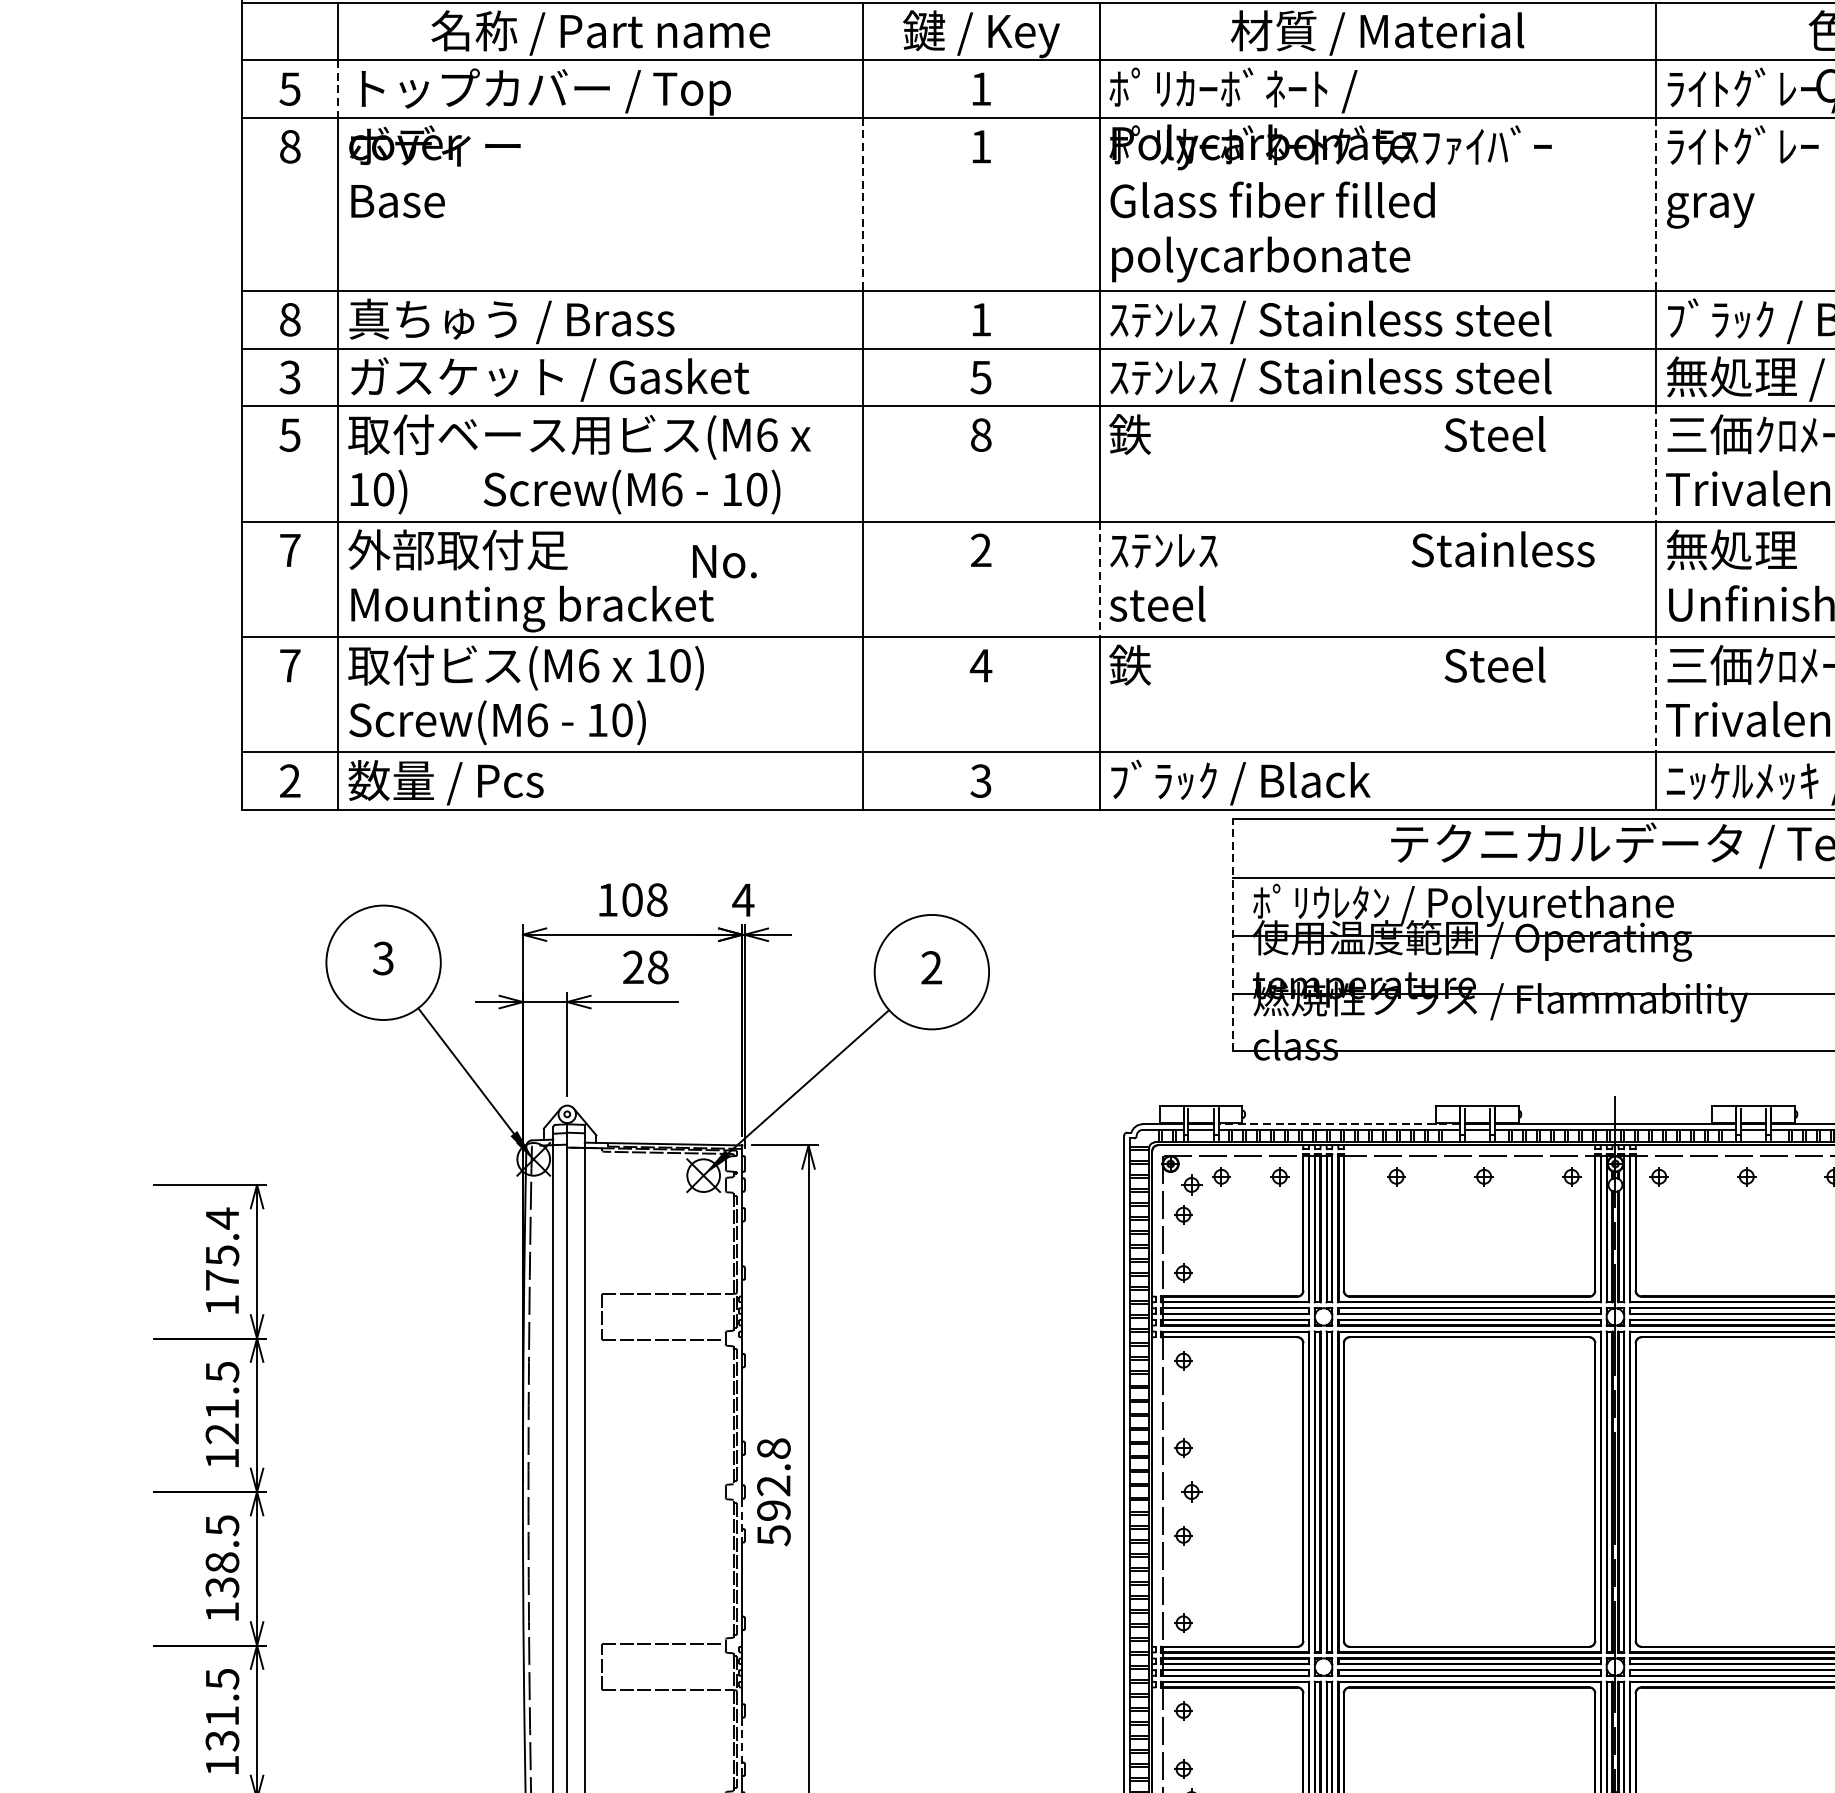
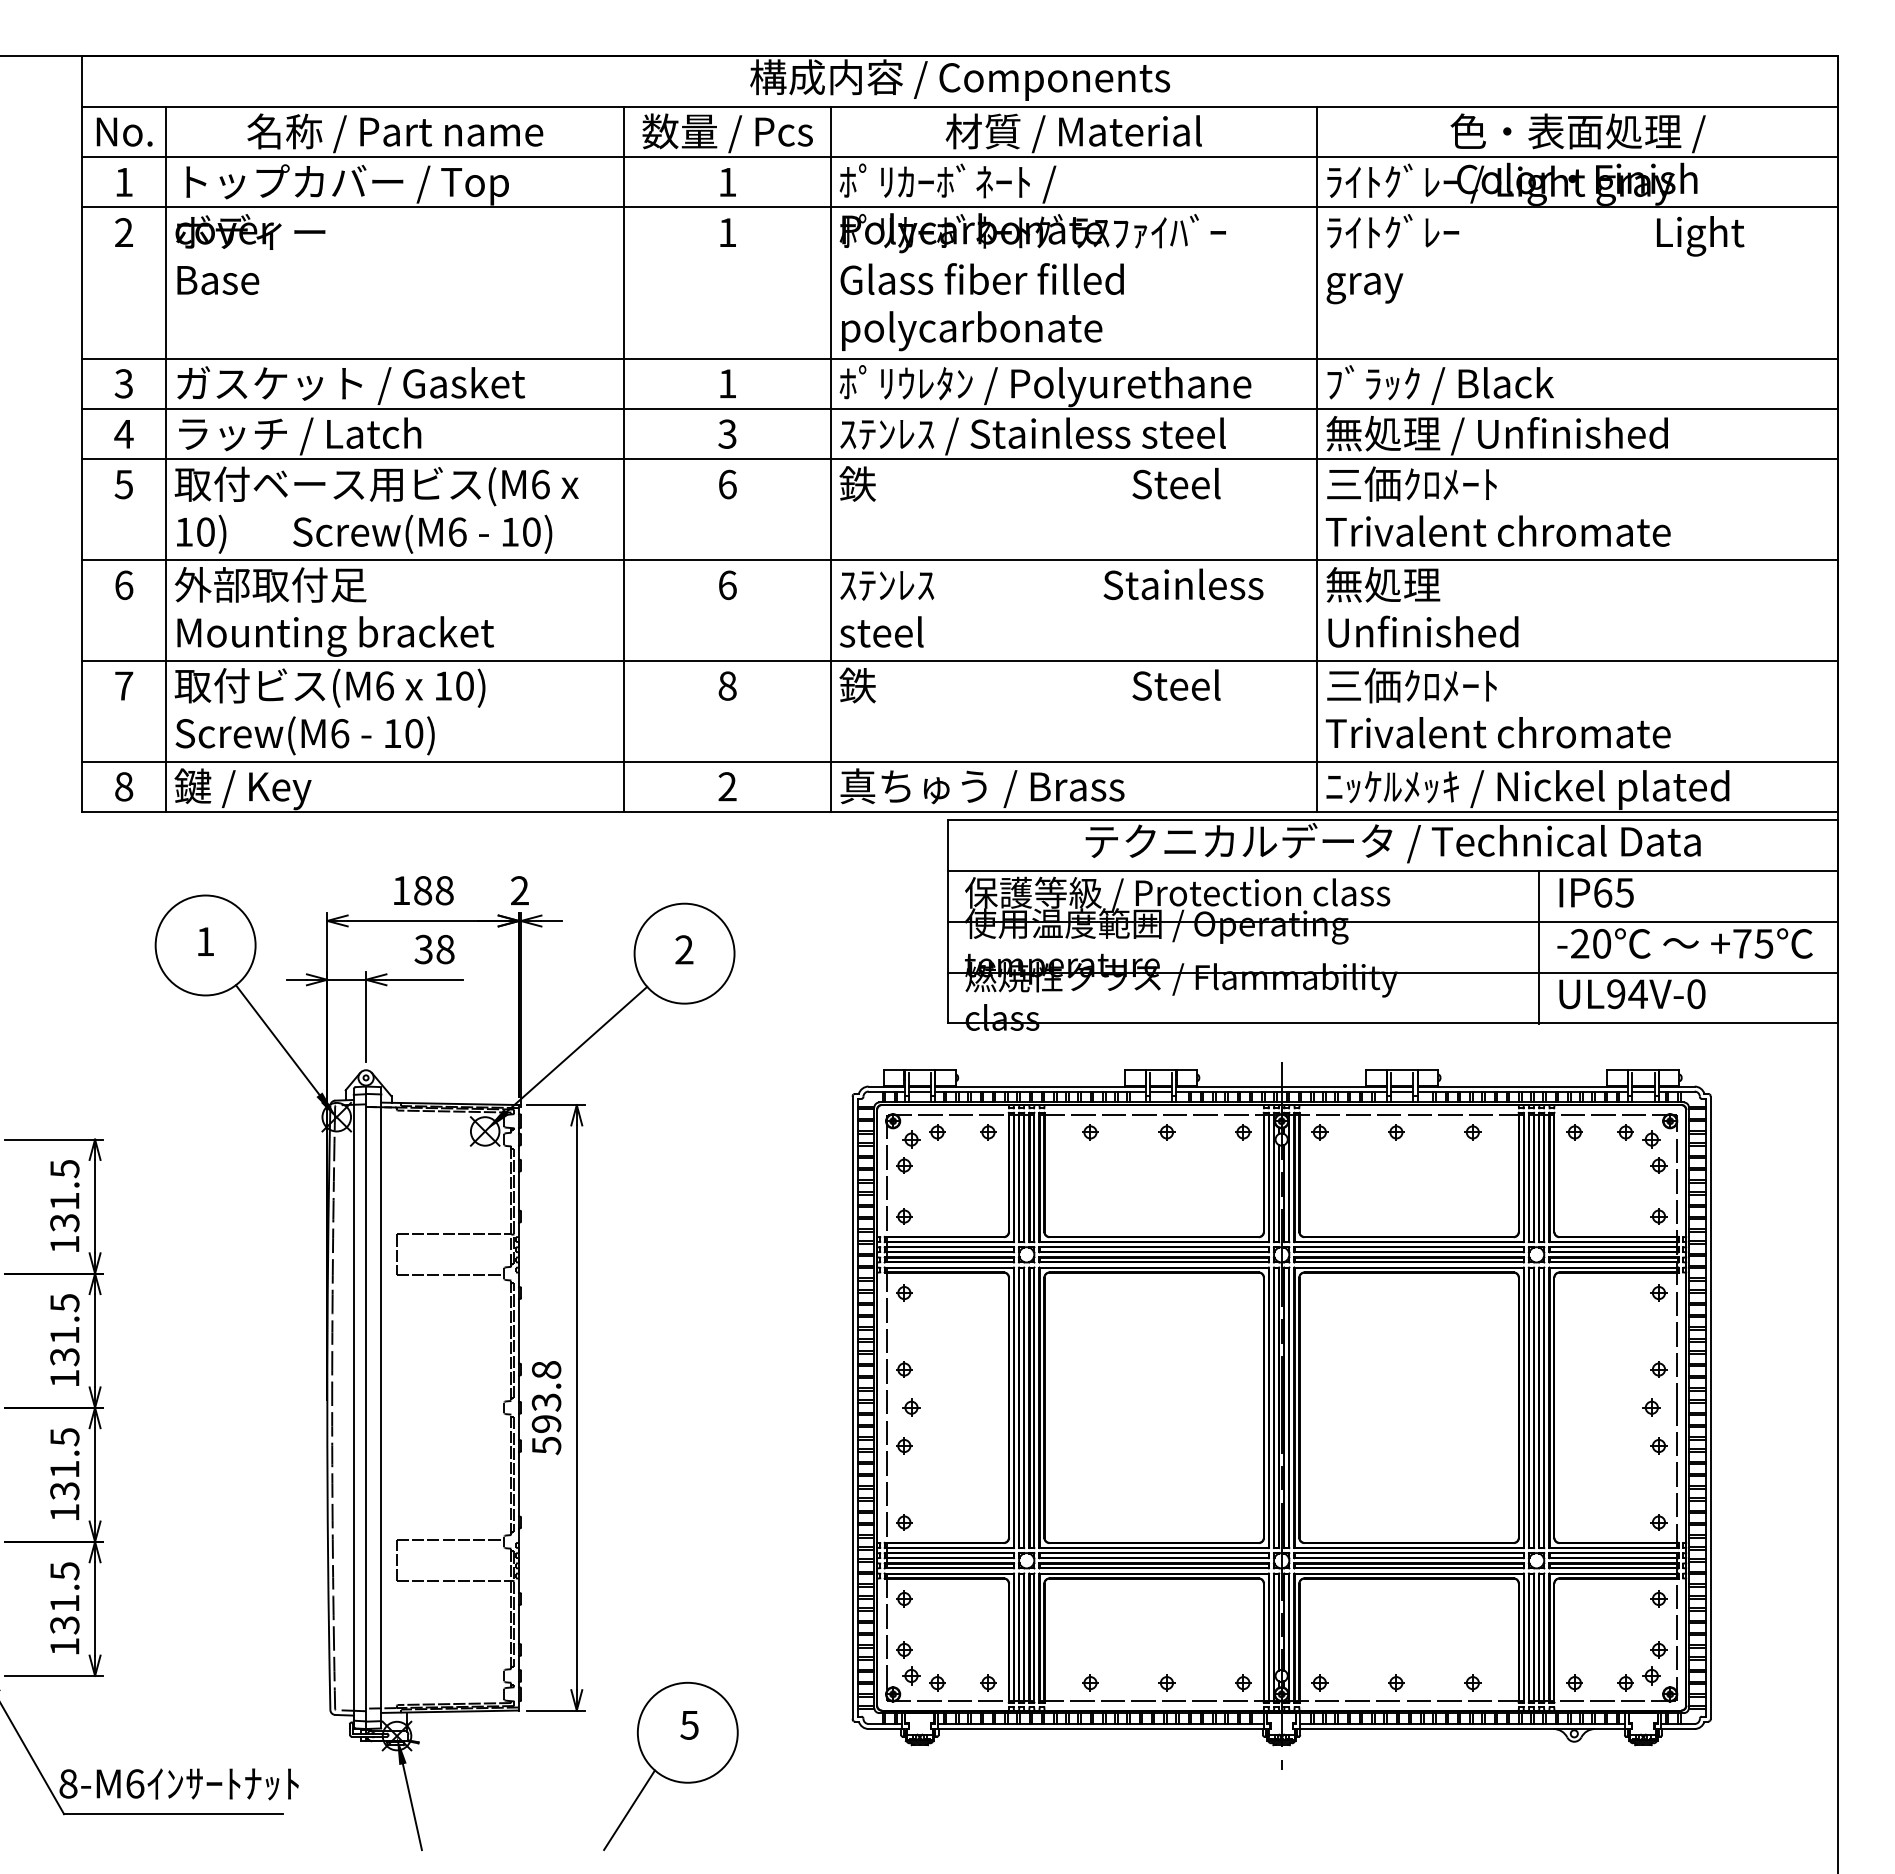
text: (981, 34) -> (727, 134), 鍵 / Key -> 数量 / Pcs
text: (289, 89) -> (123, 182), 5 -> 1
line: (338, 89) -> (166, 182), dashed -> solid
text: (290, 146) -> (124, 232), 8 -> 2
line: (863, 204) -> (624, 283), dashed -> solid
line: (1656, 204) -> (1317, 283), dashed -> solid
text: (289, 319) -> (123, 383), 8 -> 3
text: (549, 321) -> (350, 385), 真ちゅう / Brass -> ガスケット / Gasket
text: (1345, 322) -> (1045, 386), ｽﾃﾝﾚｽ / Stainless steel -> ﾎﾟﾘｳﾚﾀﾝ / Polyurethane
text: (289, 376) -> (123, 433), 3 -> 4
text: (981, 376) -> (727, 433), 5 -> 3
text: (549, 378) -> (350, 435), ガスケット / Gasket -> ラッチ / Latch
text: (981, 435) -> (727, 484), 8 -> 6
line: (1656, 464) -> (1317, 510), dashed -> solid
text: (290, 550) -> (124, 585), 7 -> 6
text: (981, 550) -> (727, 585), 2 -> 6
text: (724, 560) -> (124, 131), moved
line: (1100, 579) -> (831, 610), dashed -> solid
text: (981, 665) -> (727, 685), 4 -> 8
line: (1656, 694) -> (1317, 711), dashed -> solid
text: (290, 780) -> (124, 786), 2 -> 8
text: (981, 780) -> (727, 786), 3 -> 2
text: (1272, 783) -> (982, 788), ﾌﾞﾗｯｸ / Black -> 真ちゅう / Brass
text: (445, 784) -> (259, 789), 数量 / Pcs -> 鍵 / Key
text: (633, 899) -> (423, 890), 108 -> 188
text: (742, 899) -> (519, 890), 4 -> 2
text: (1496, 905) -> (1177, 895), ﾎﾟﾘｳﾚﾀﾝ / Polyurethane -> 保護等級 / Protection class
line: (1232, 934) -> (947, 920), dashed -> solid
text: (383, 958) -> (205, 941), 3 -> 1
text: (633, 967) -> (423, 949), 28 -> 38
line: (1338, 1124) -> (1039, 1086), dashed -> solid
text: (222, 1248) -> (64, 1195), 175.4 -> 131.5
text: (222, 1434) -> (64, 1357), 121.5 -> 131.5
text: (773, 1485) -> (546, 1402), 592.8 -> 593.8
line: (742, 1521) -> (519, 1433), dashed -> solid
text: (222, 1562) -> (64, 1469), 138.5 -> 131.5
line: (742, 1748) -> (519, 1631), dashed -> solid

